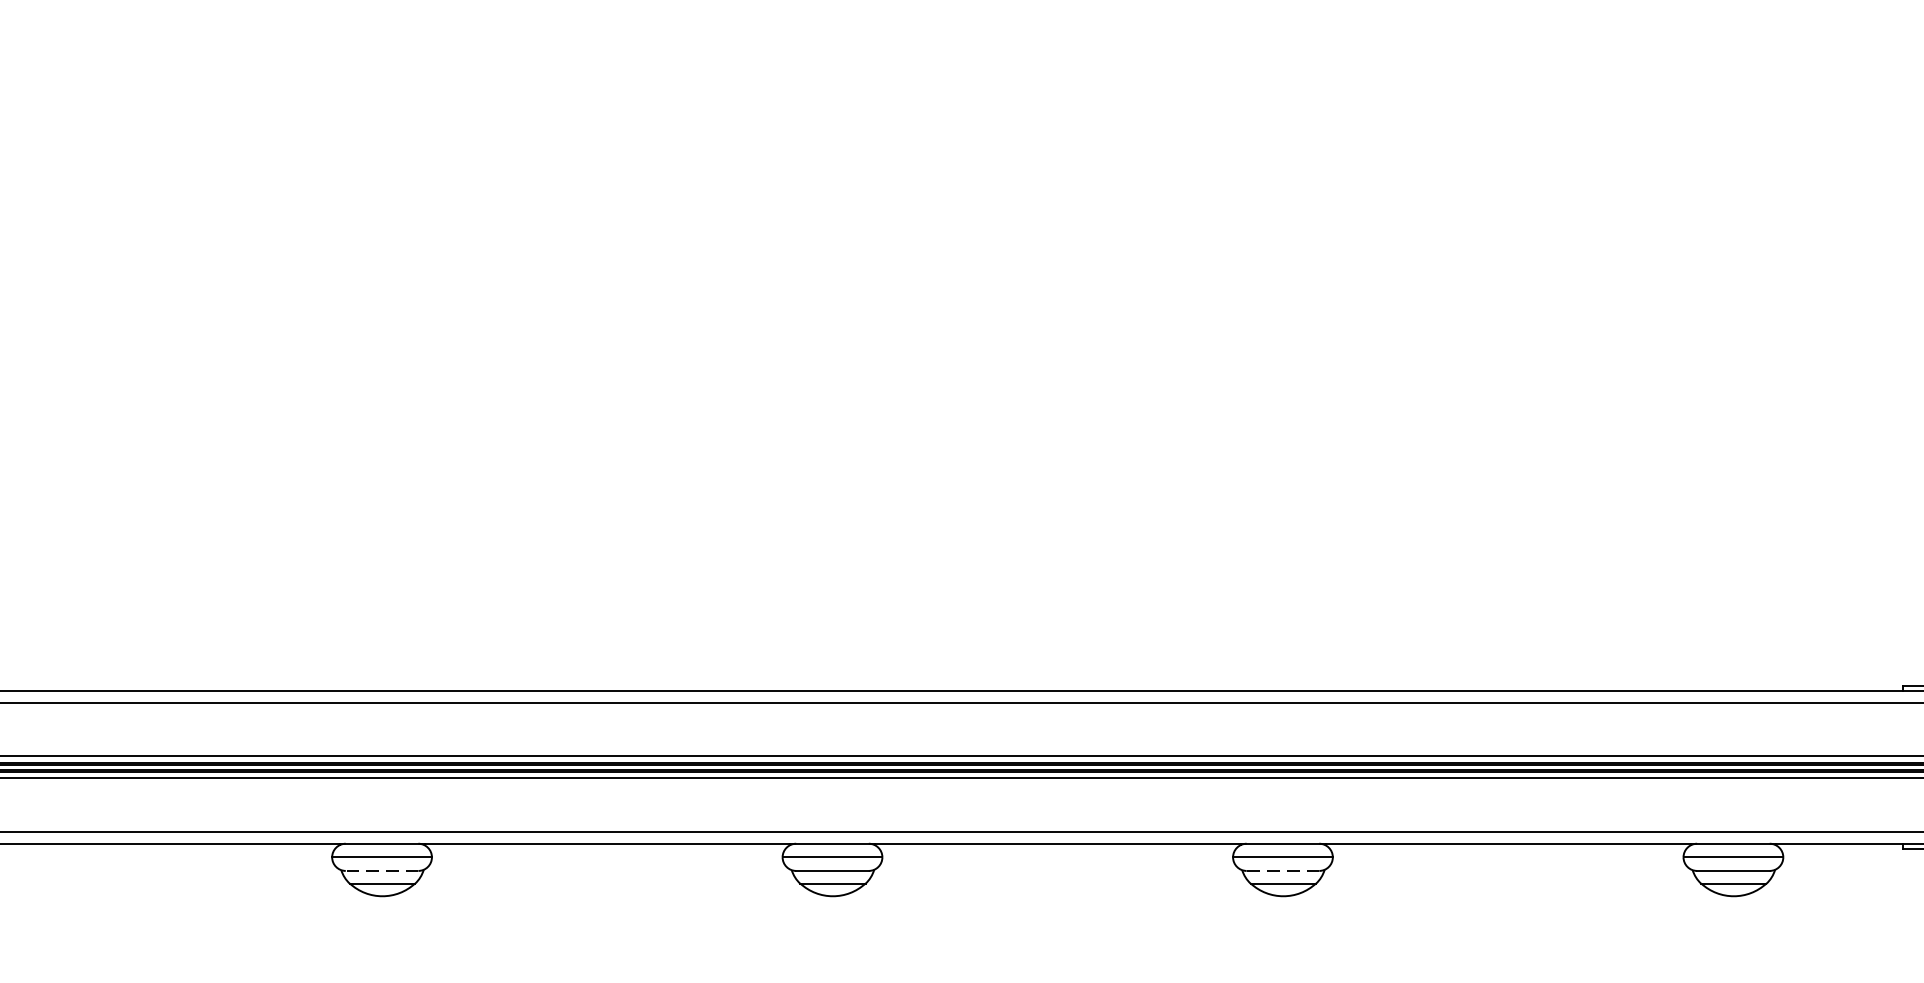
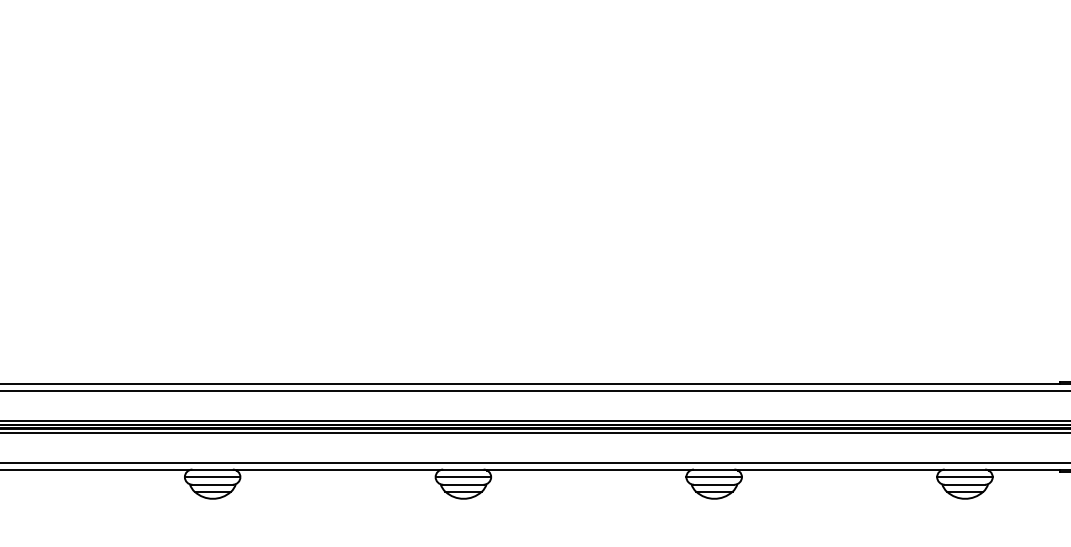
line: (381, 870) -> (212, 484), dashed -> solid
line: (1281, 870) -> (713, 484), dashed -> solid

